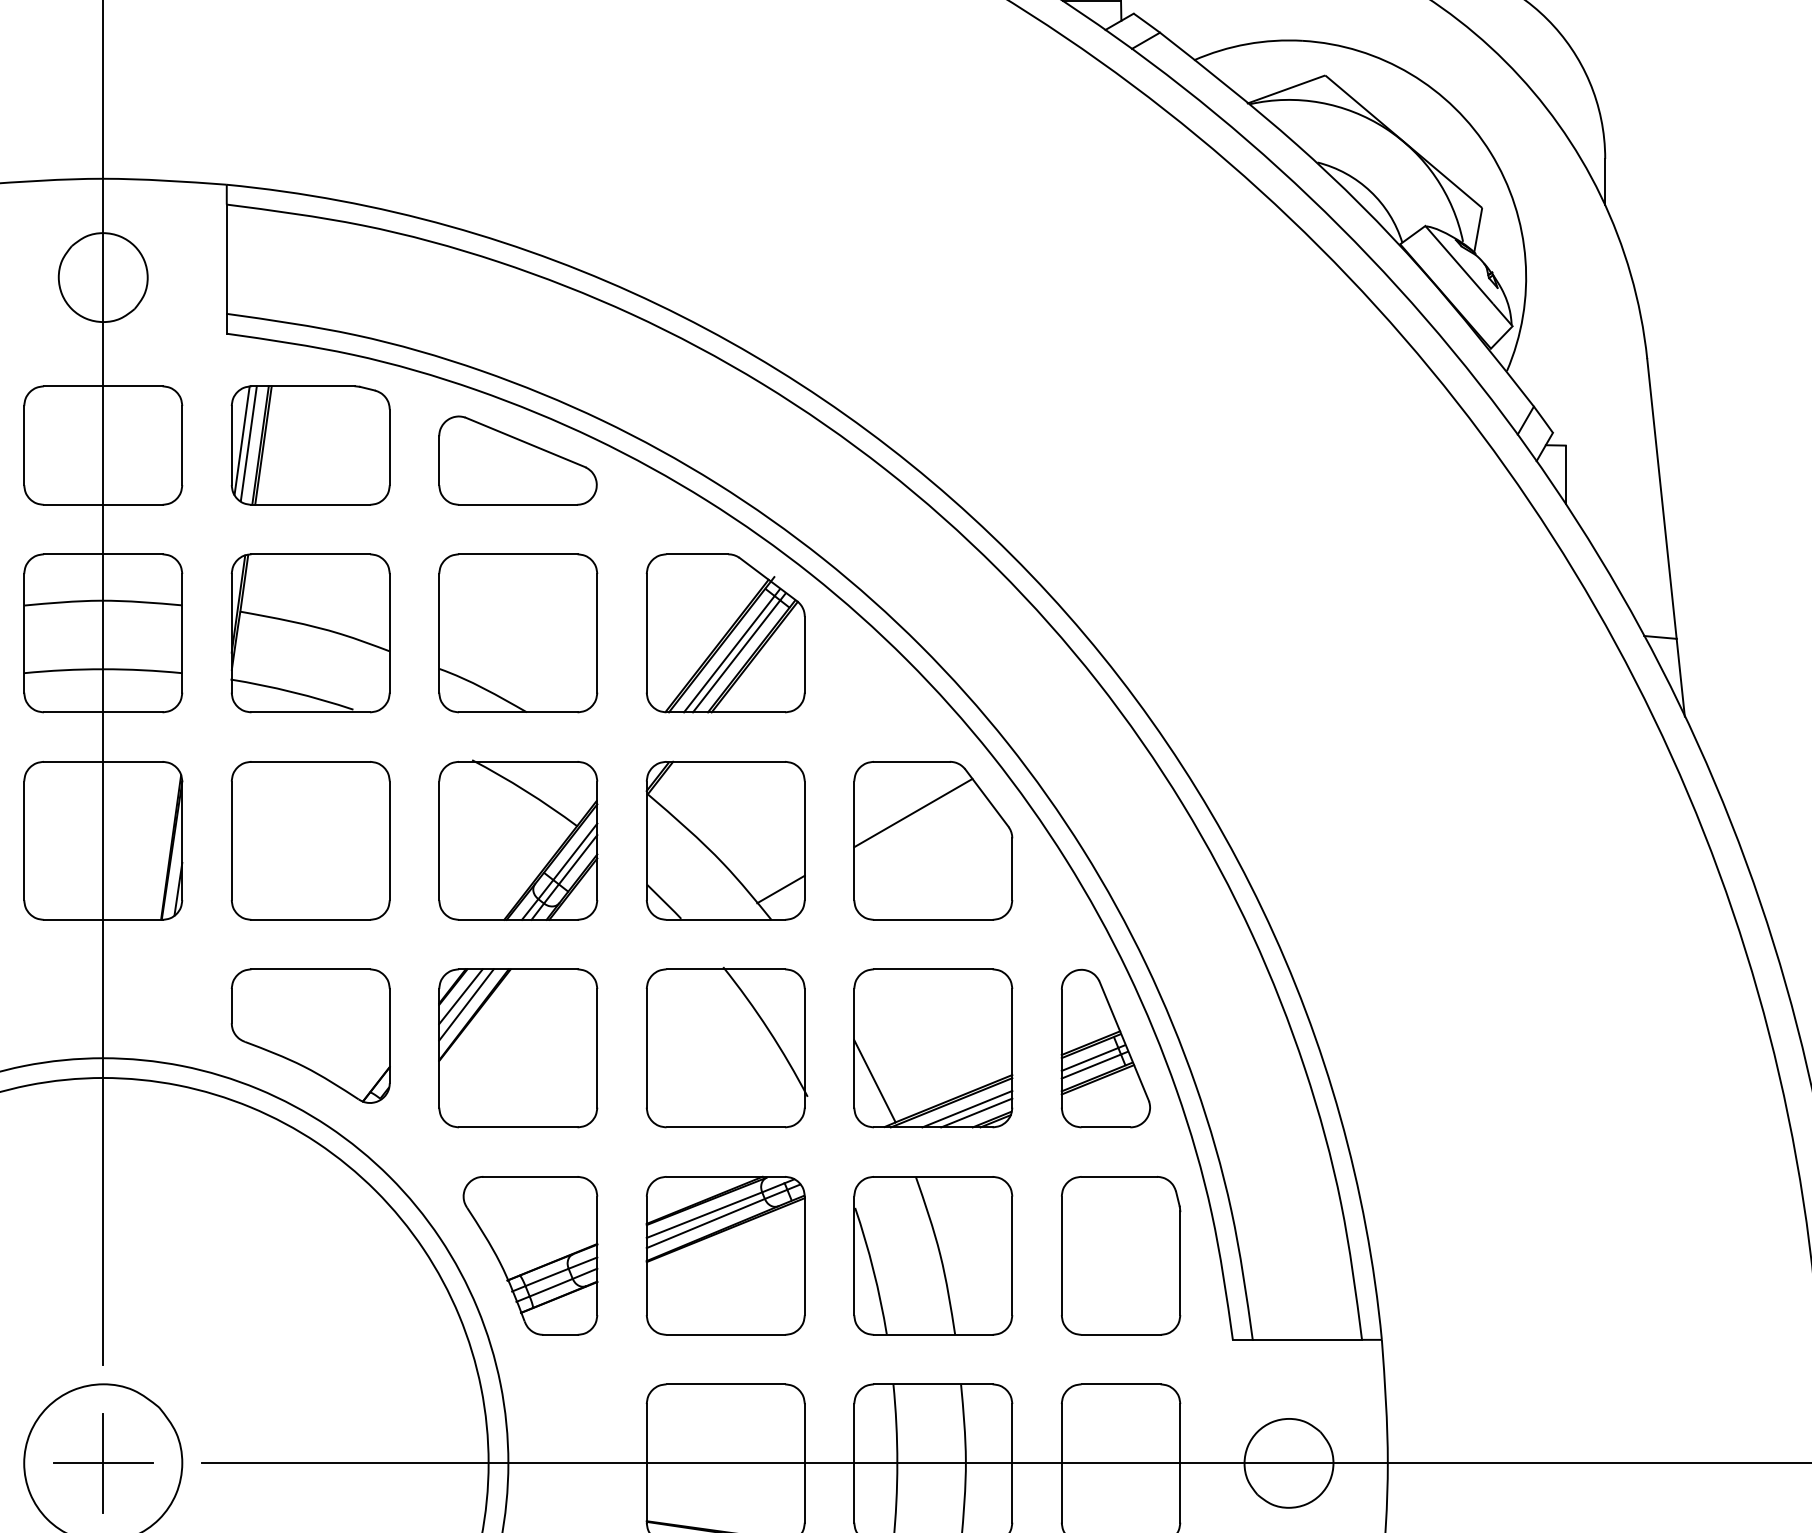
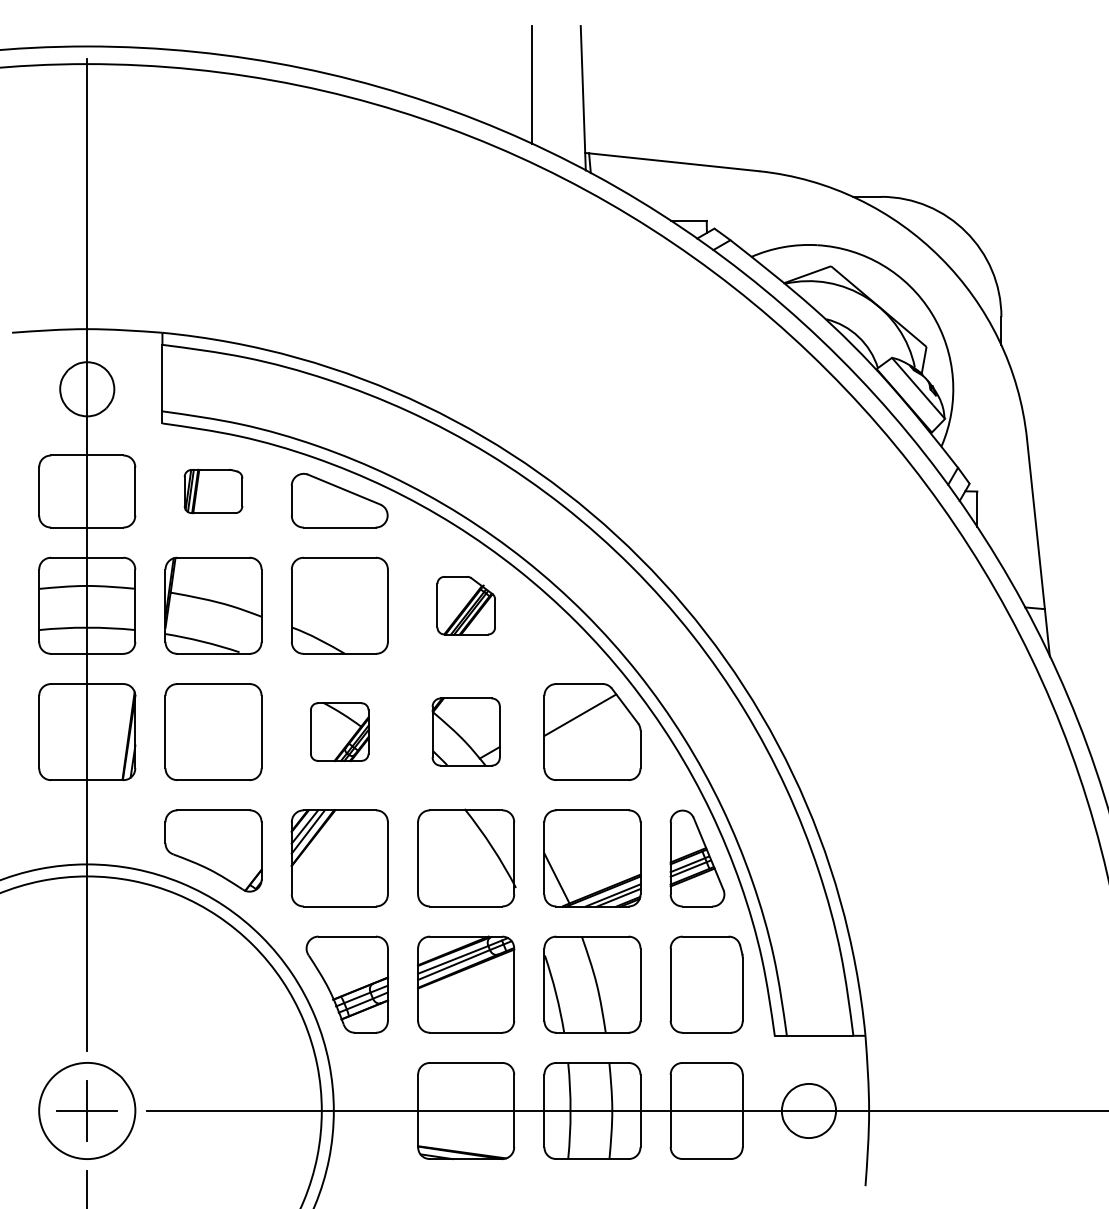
part: (310, 445) -> (213, 491), size x0.6
part: (726, 632) -> (466, 605), size x0.6
part: (517, 839) -> (339, 731), size x0.6
part: (726, 839) -> (466, 731), size x0.7

